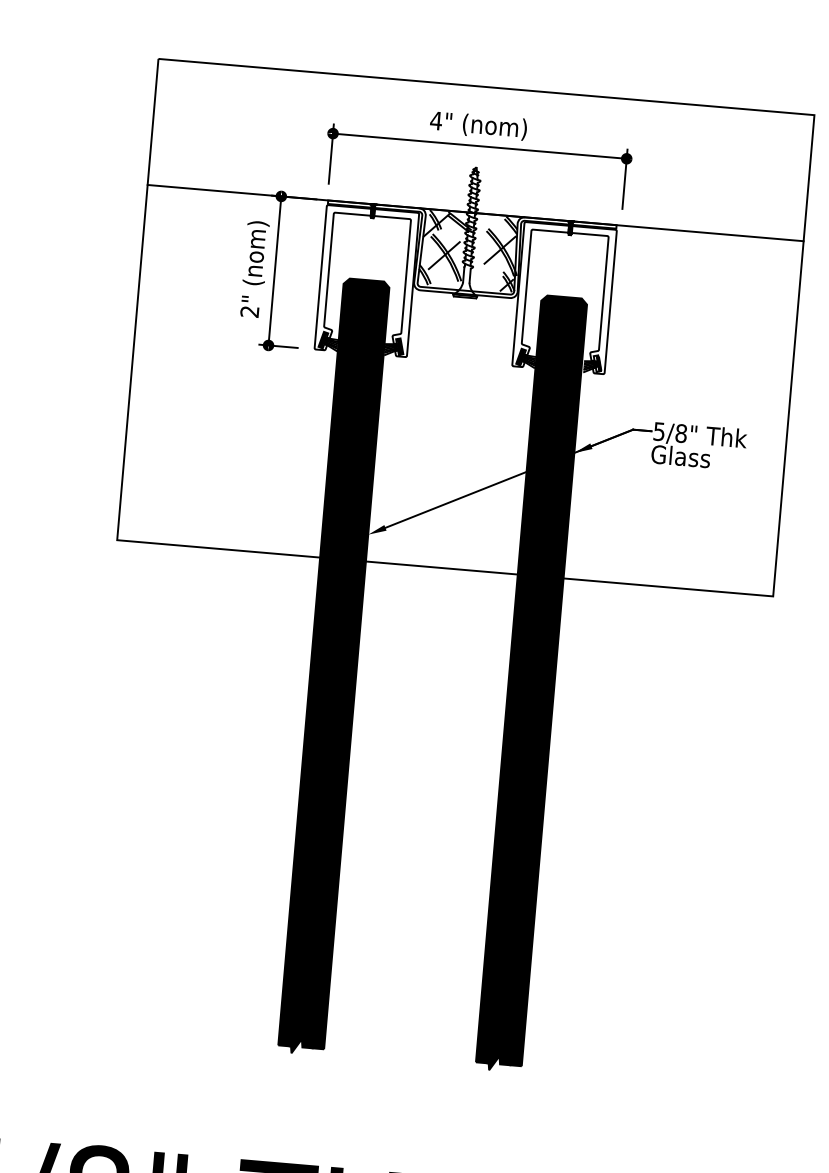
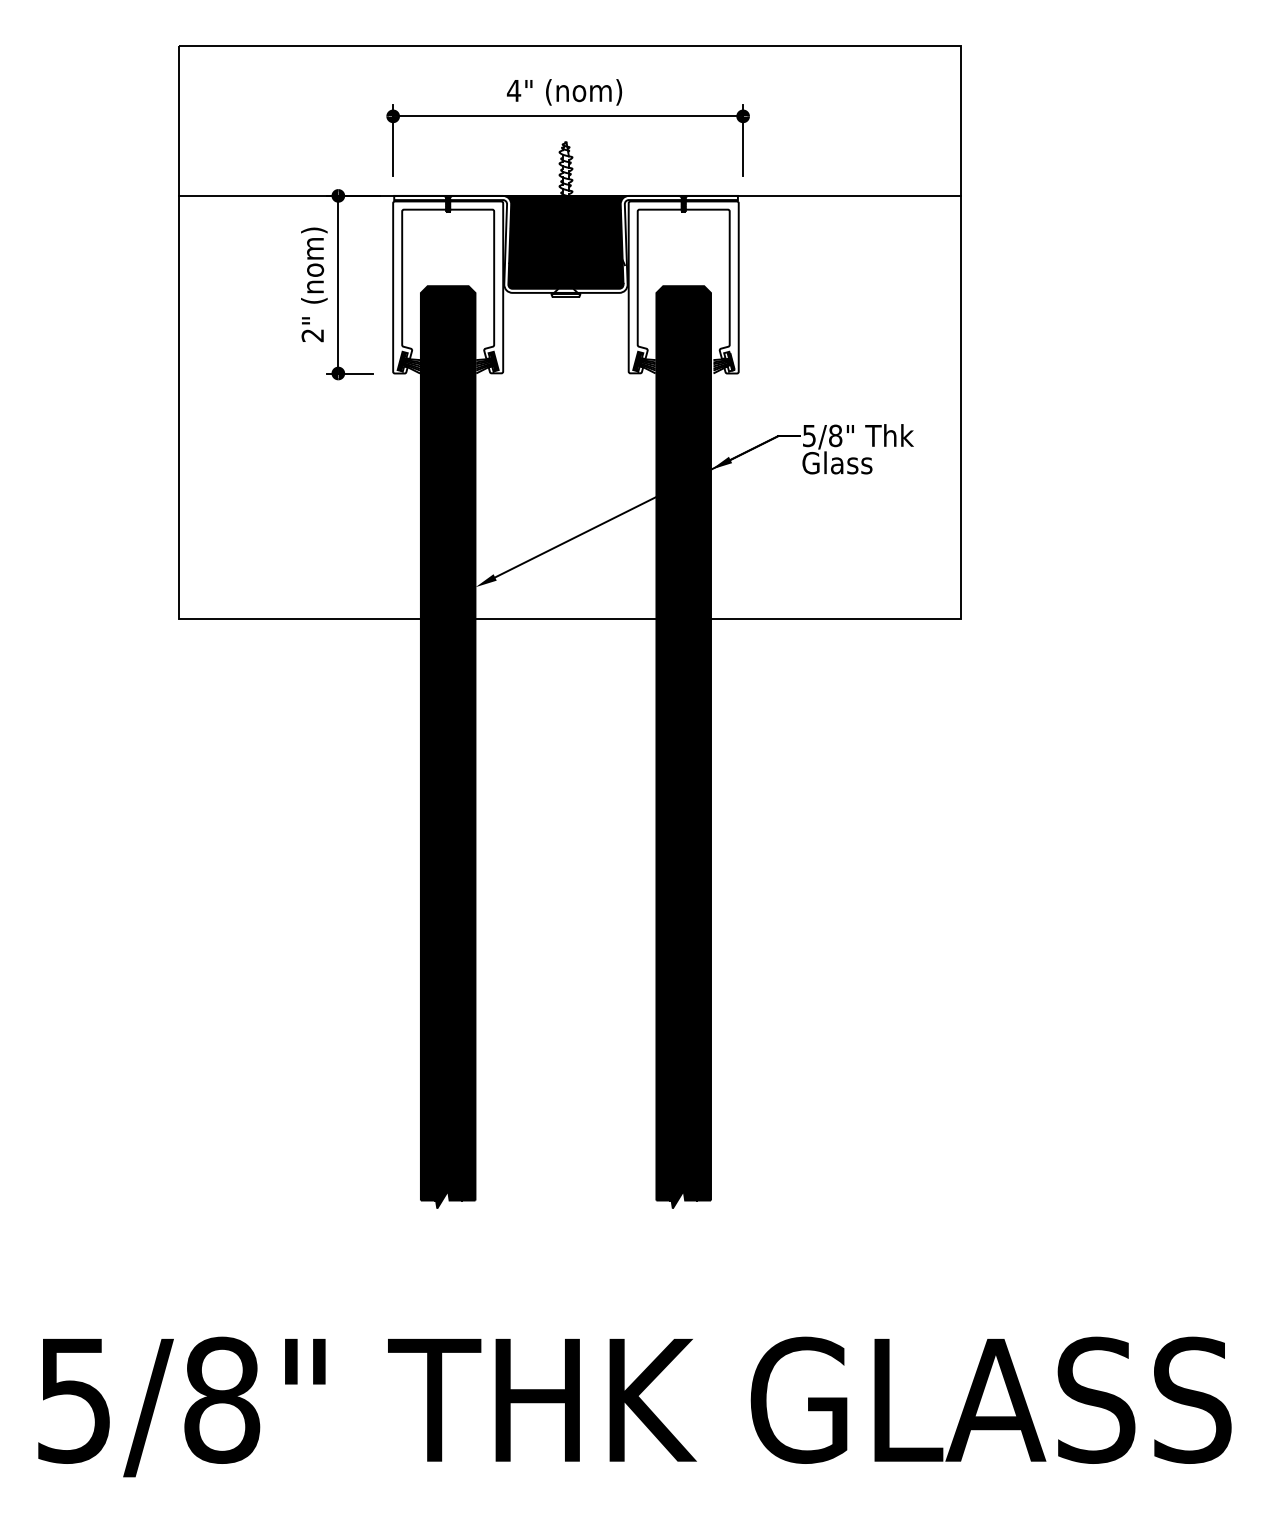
fill: (468, 251) -> (565, 241), added

